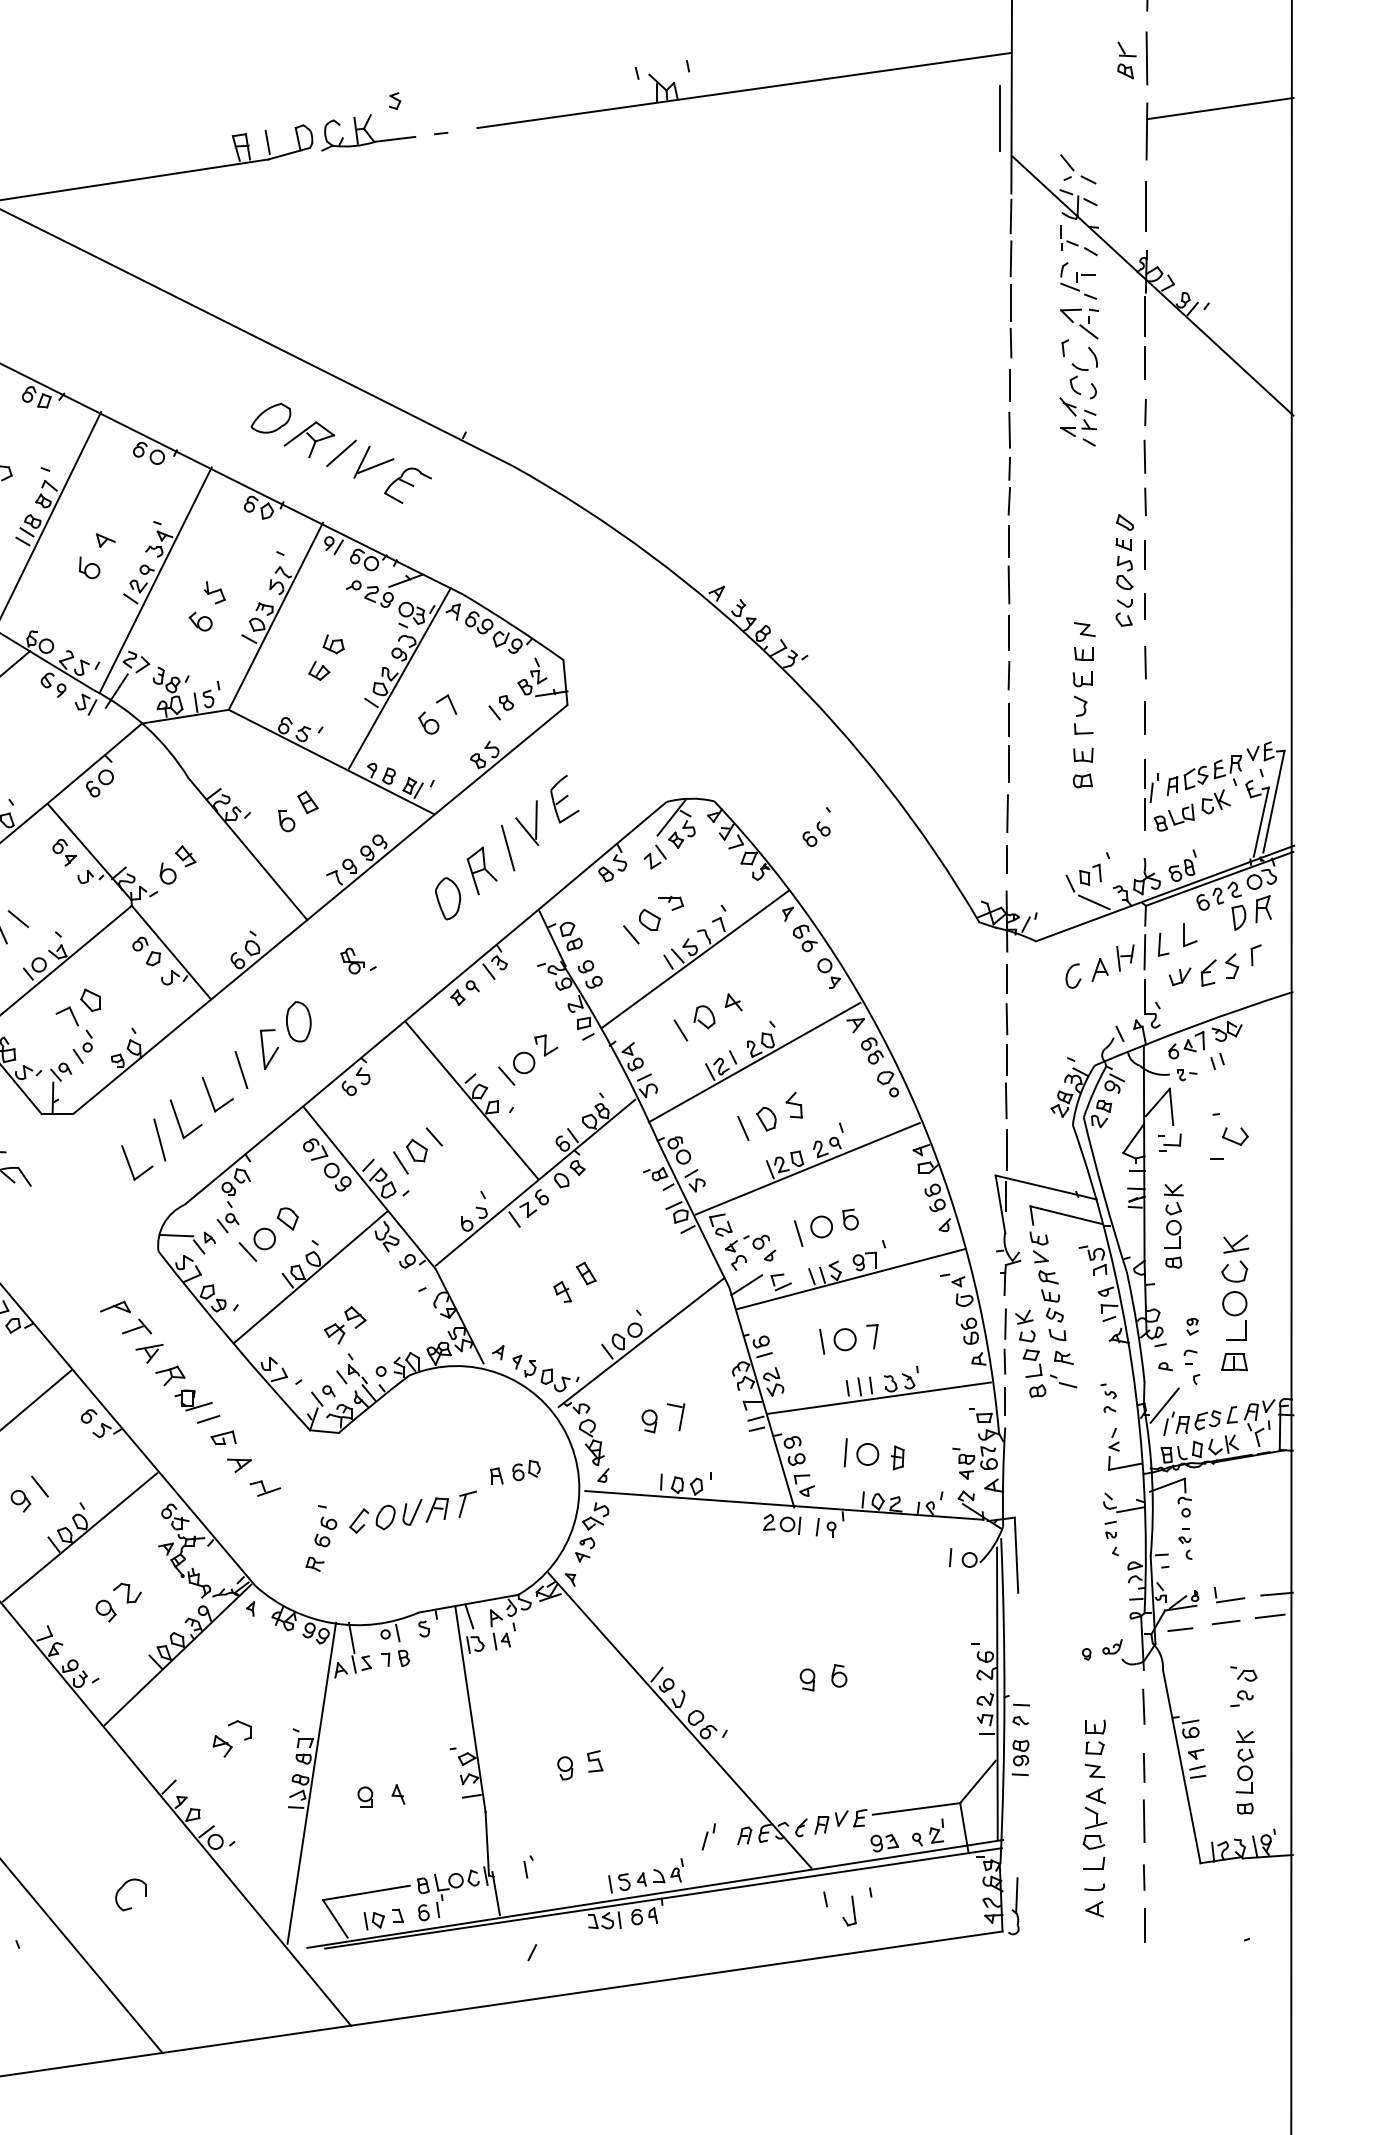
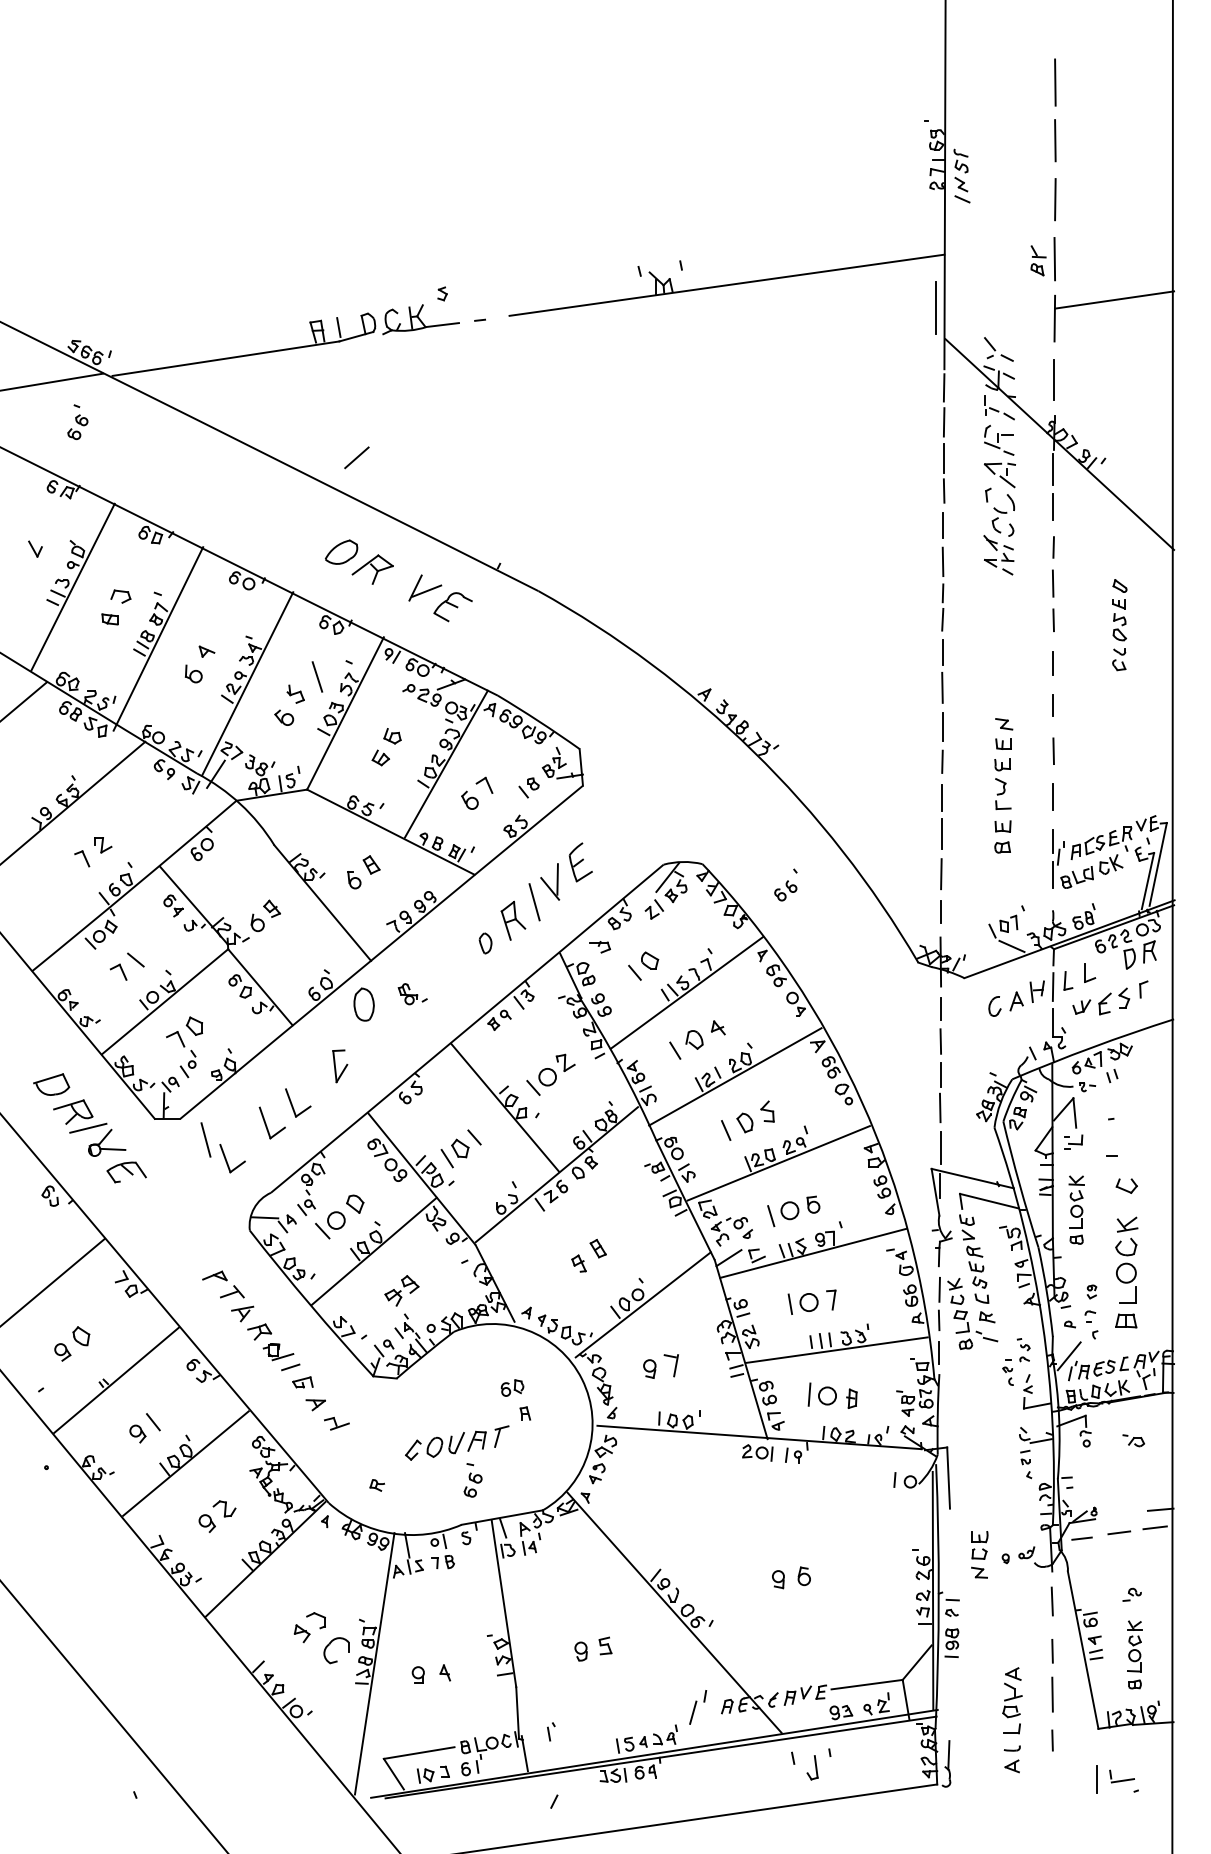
line: (340, 453) -> (356, 457), moved
part: (1124, 570) -> (1119, 625), moved
part: (447, 898) -> (485, 943), size x0.6
part: (670, 903) -> (599, 947), moved
part: (298, 1021) -> (363, 1004), moved
line: (241, 1069) -> (317, 676), moved
part: (1234, 1135) -> (1126, 1185), moved
line: (159, 1139) -> (205, 1139), moved
part: (526, 1469) -> (512, 1387), moved
part: (325, 1526) -> (472, 1480), moved
part: (1184, 1543) -> (1007, 1372), moved
part: (1228, 1595) -> (1121, 1776), moved
part: (1243, 1673) -> (1133, 1440), moved
part: (1094, 1748) -> (979, 1554), moved
part: (708, 1836) -> (697, 1707), size x1.6
part: (123, 1887) -> (330, 1644), moved
line: (1144, 1925) -> (1096, 1779), moved

